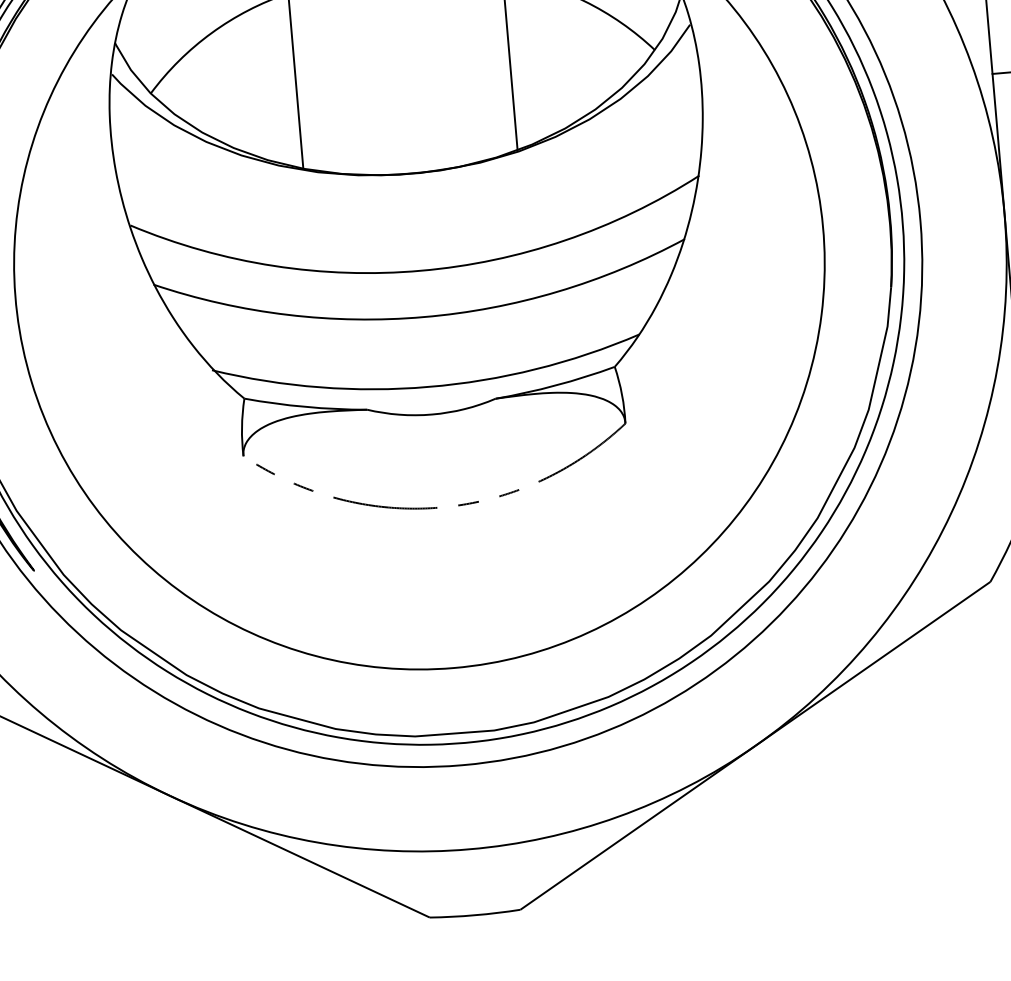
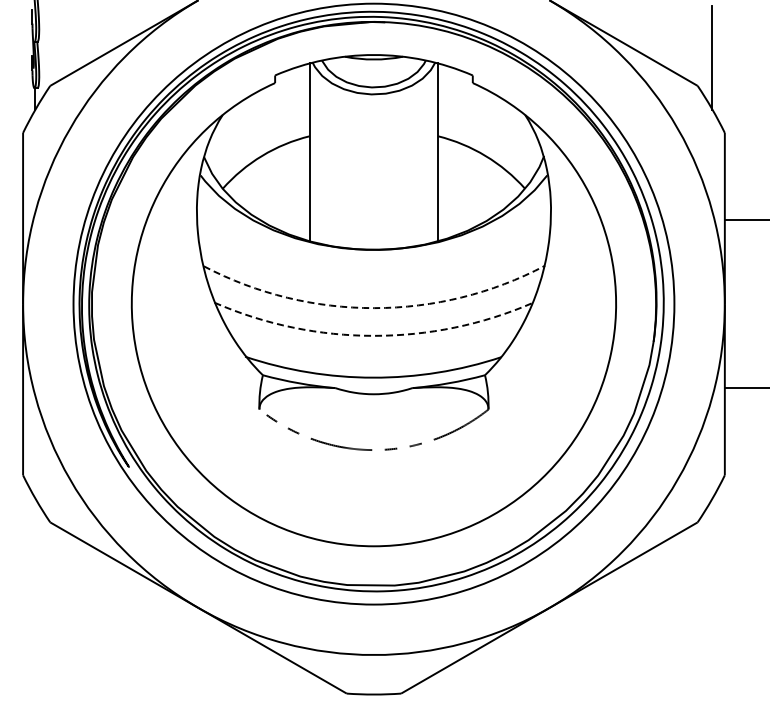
arc: (420, 271) -> (374, 308), solid -> dashed
arc: (423, 316) -> (373, 335), solid -> dashed

